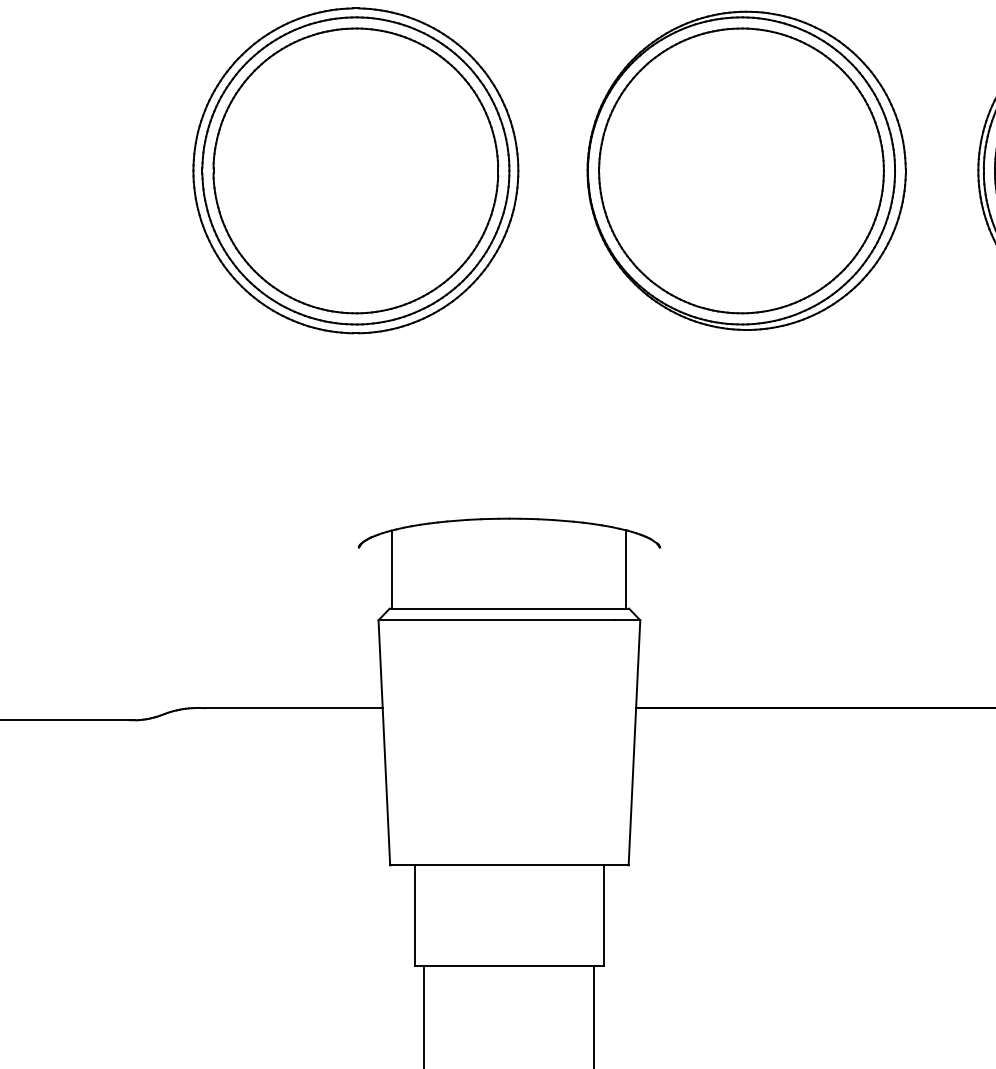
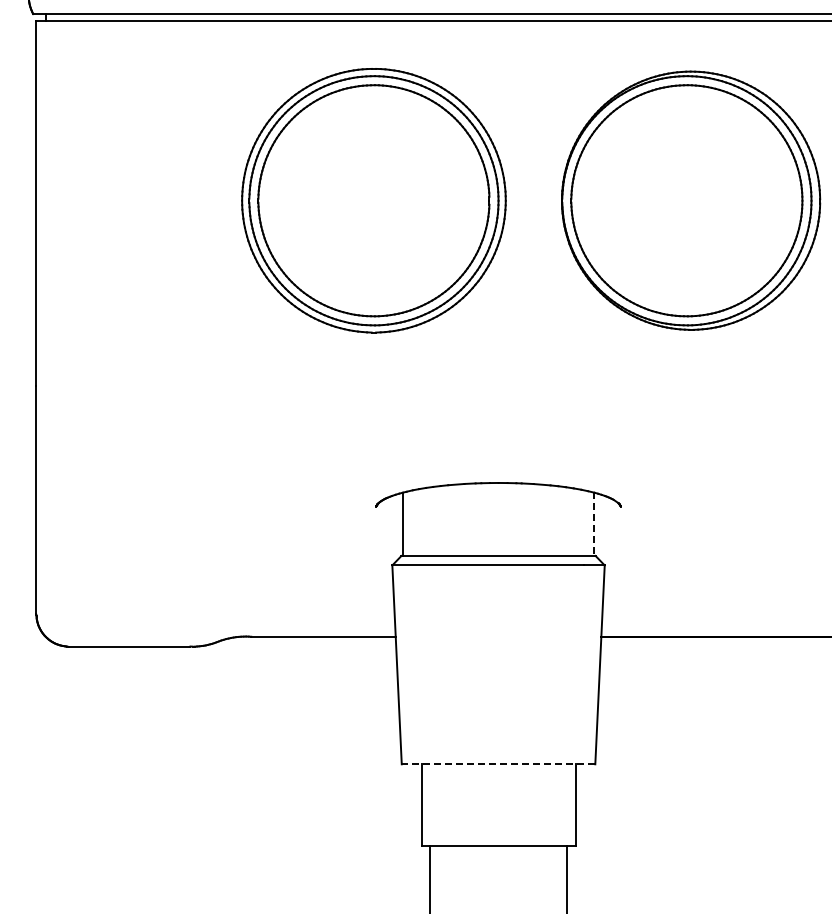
line: (626, 569) -> (593, 524), solid -> dashed
line: (509, 865) -> (498, 764), solid -> dashed

